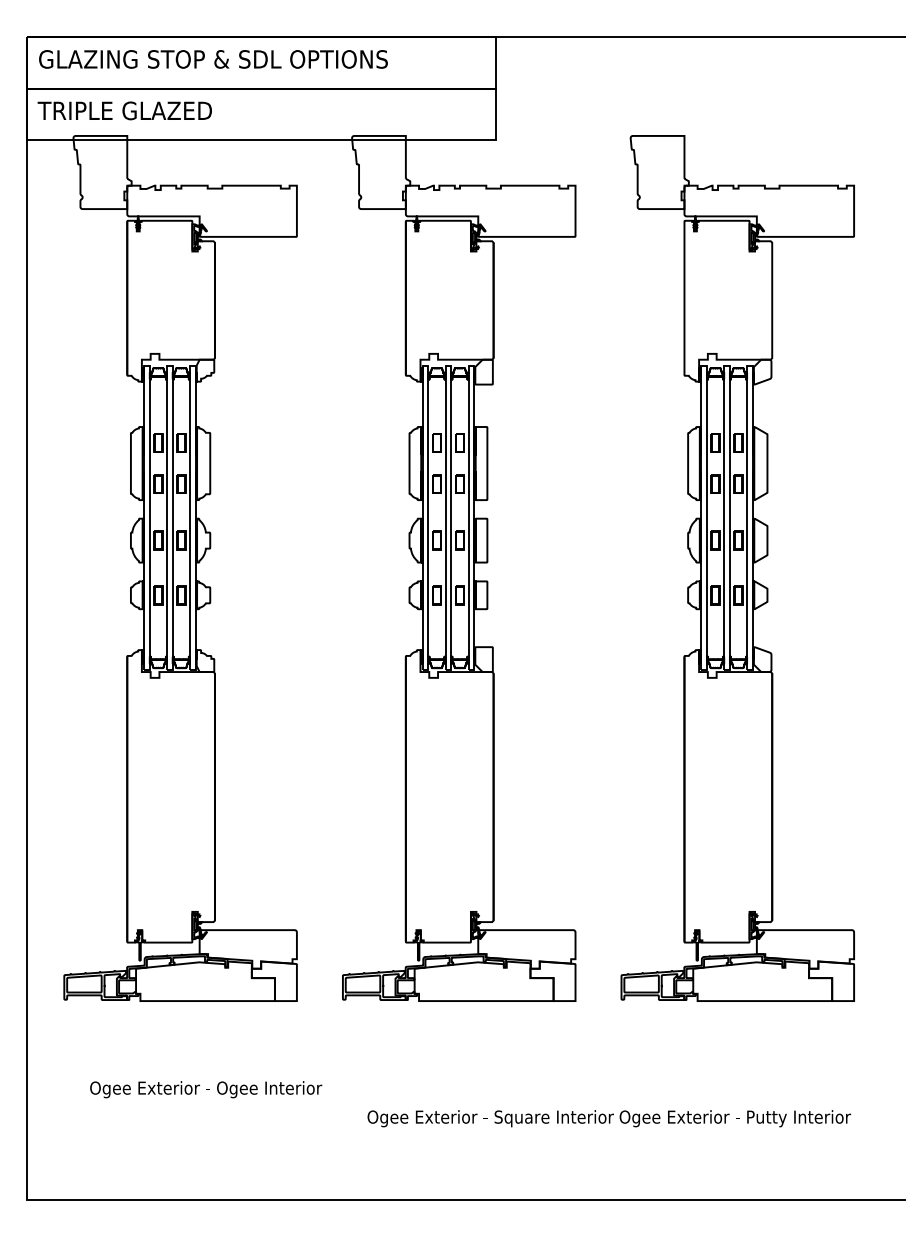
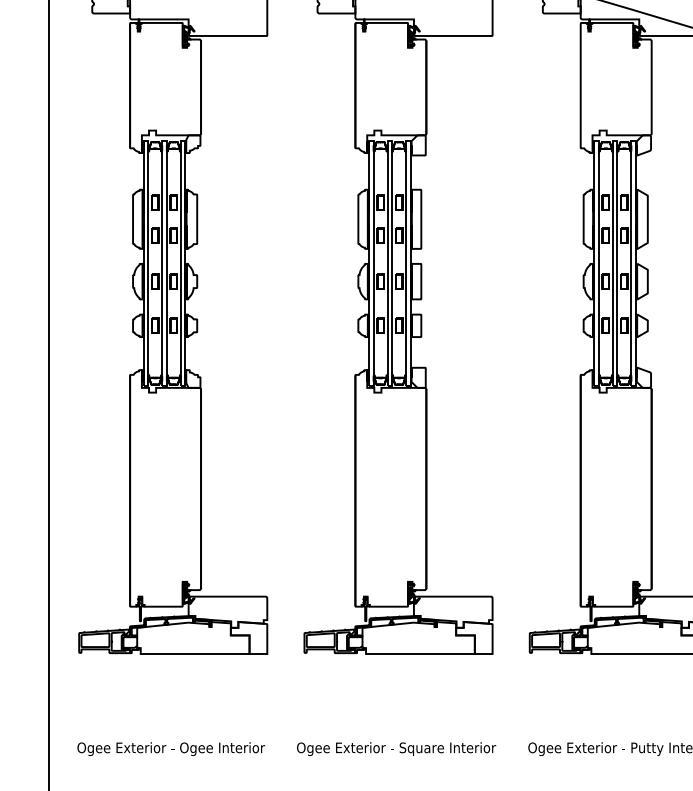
text: (206, 1089) -> (171, 748), moved
text: (490, 1118) -> (396, 748), moved

